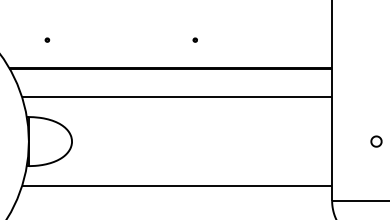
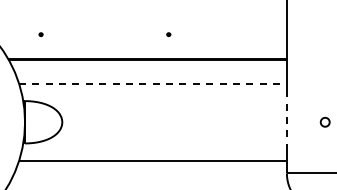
line: (177, 96) -> (153, 83), solid -> dashed
line: (331, 140) -> (286, 121), solid -> dashed

